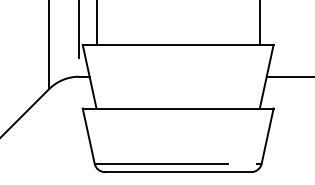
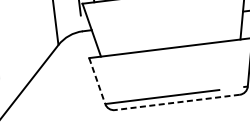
line: (88, 136) -> (97, 81), solid -> dashed
line: (177, 172) -> (176, 102), solid -> dashed

